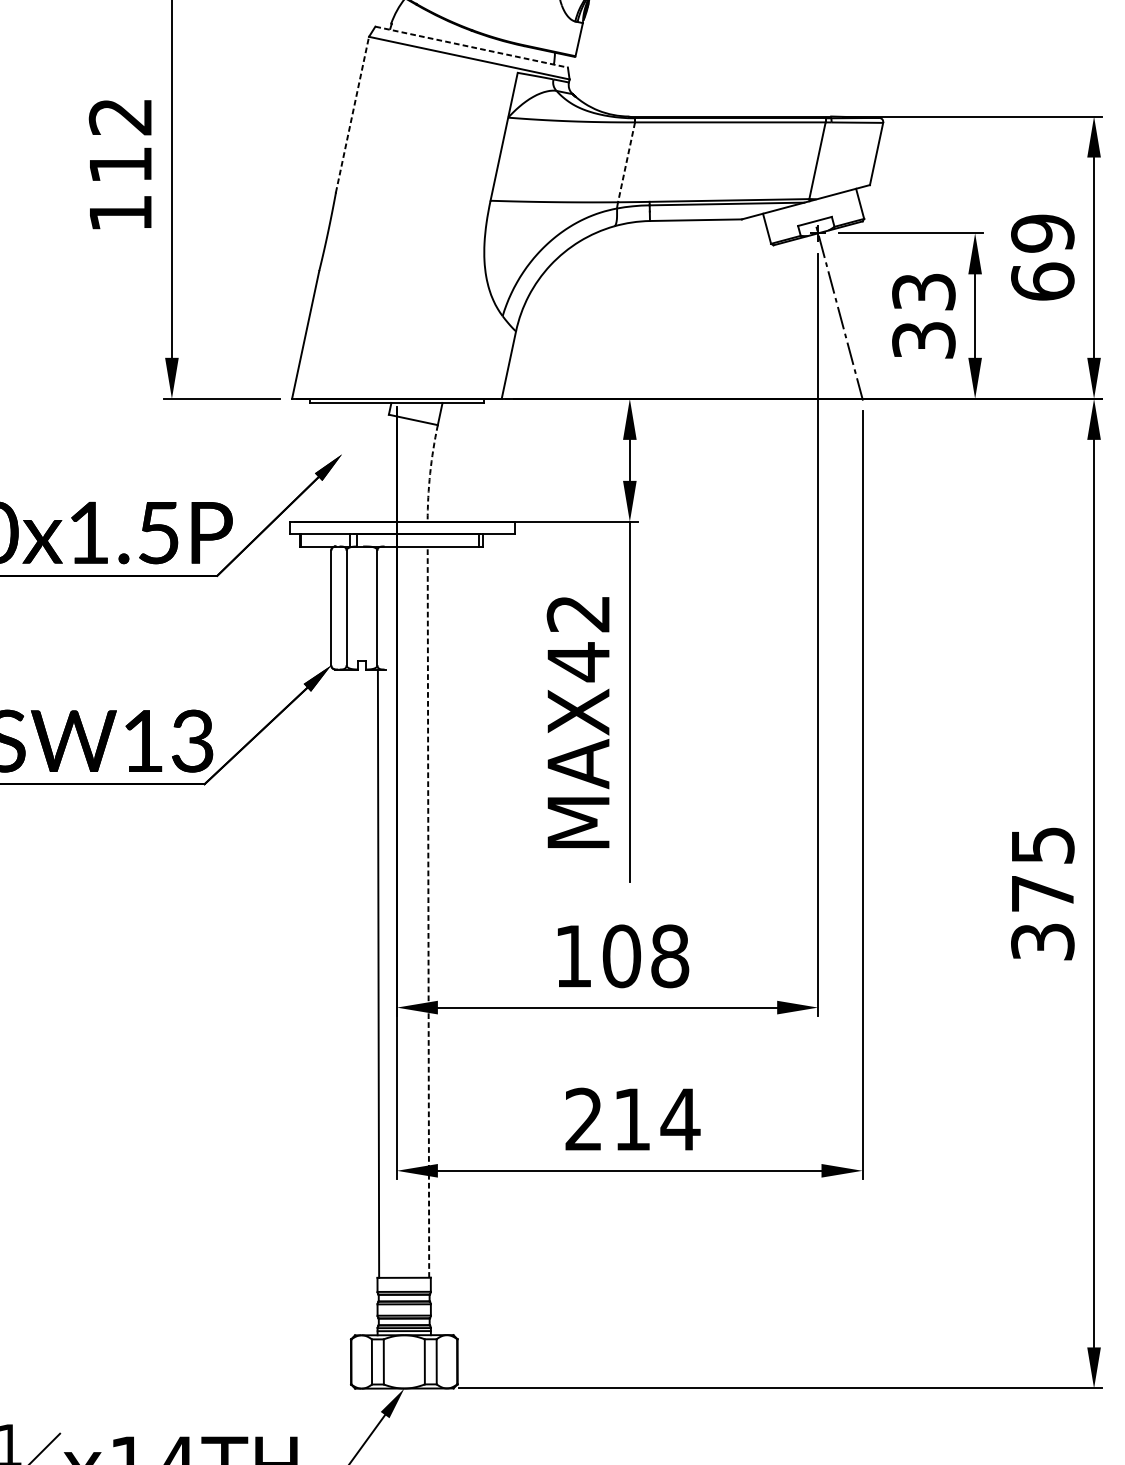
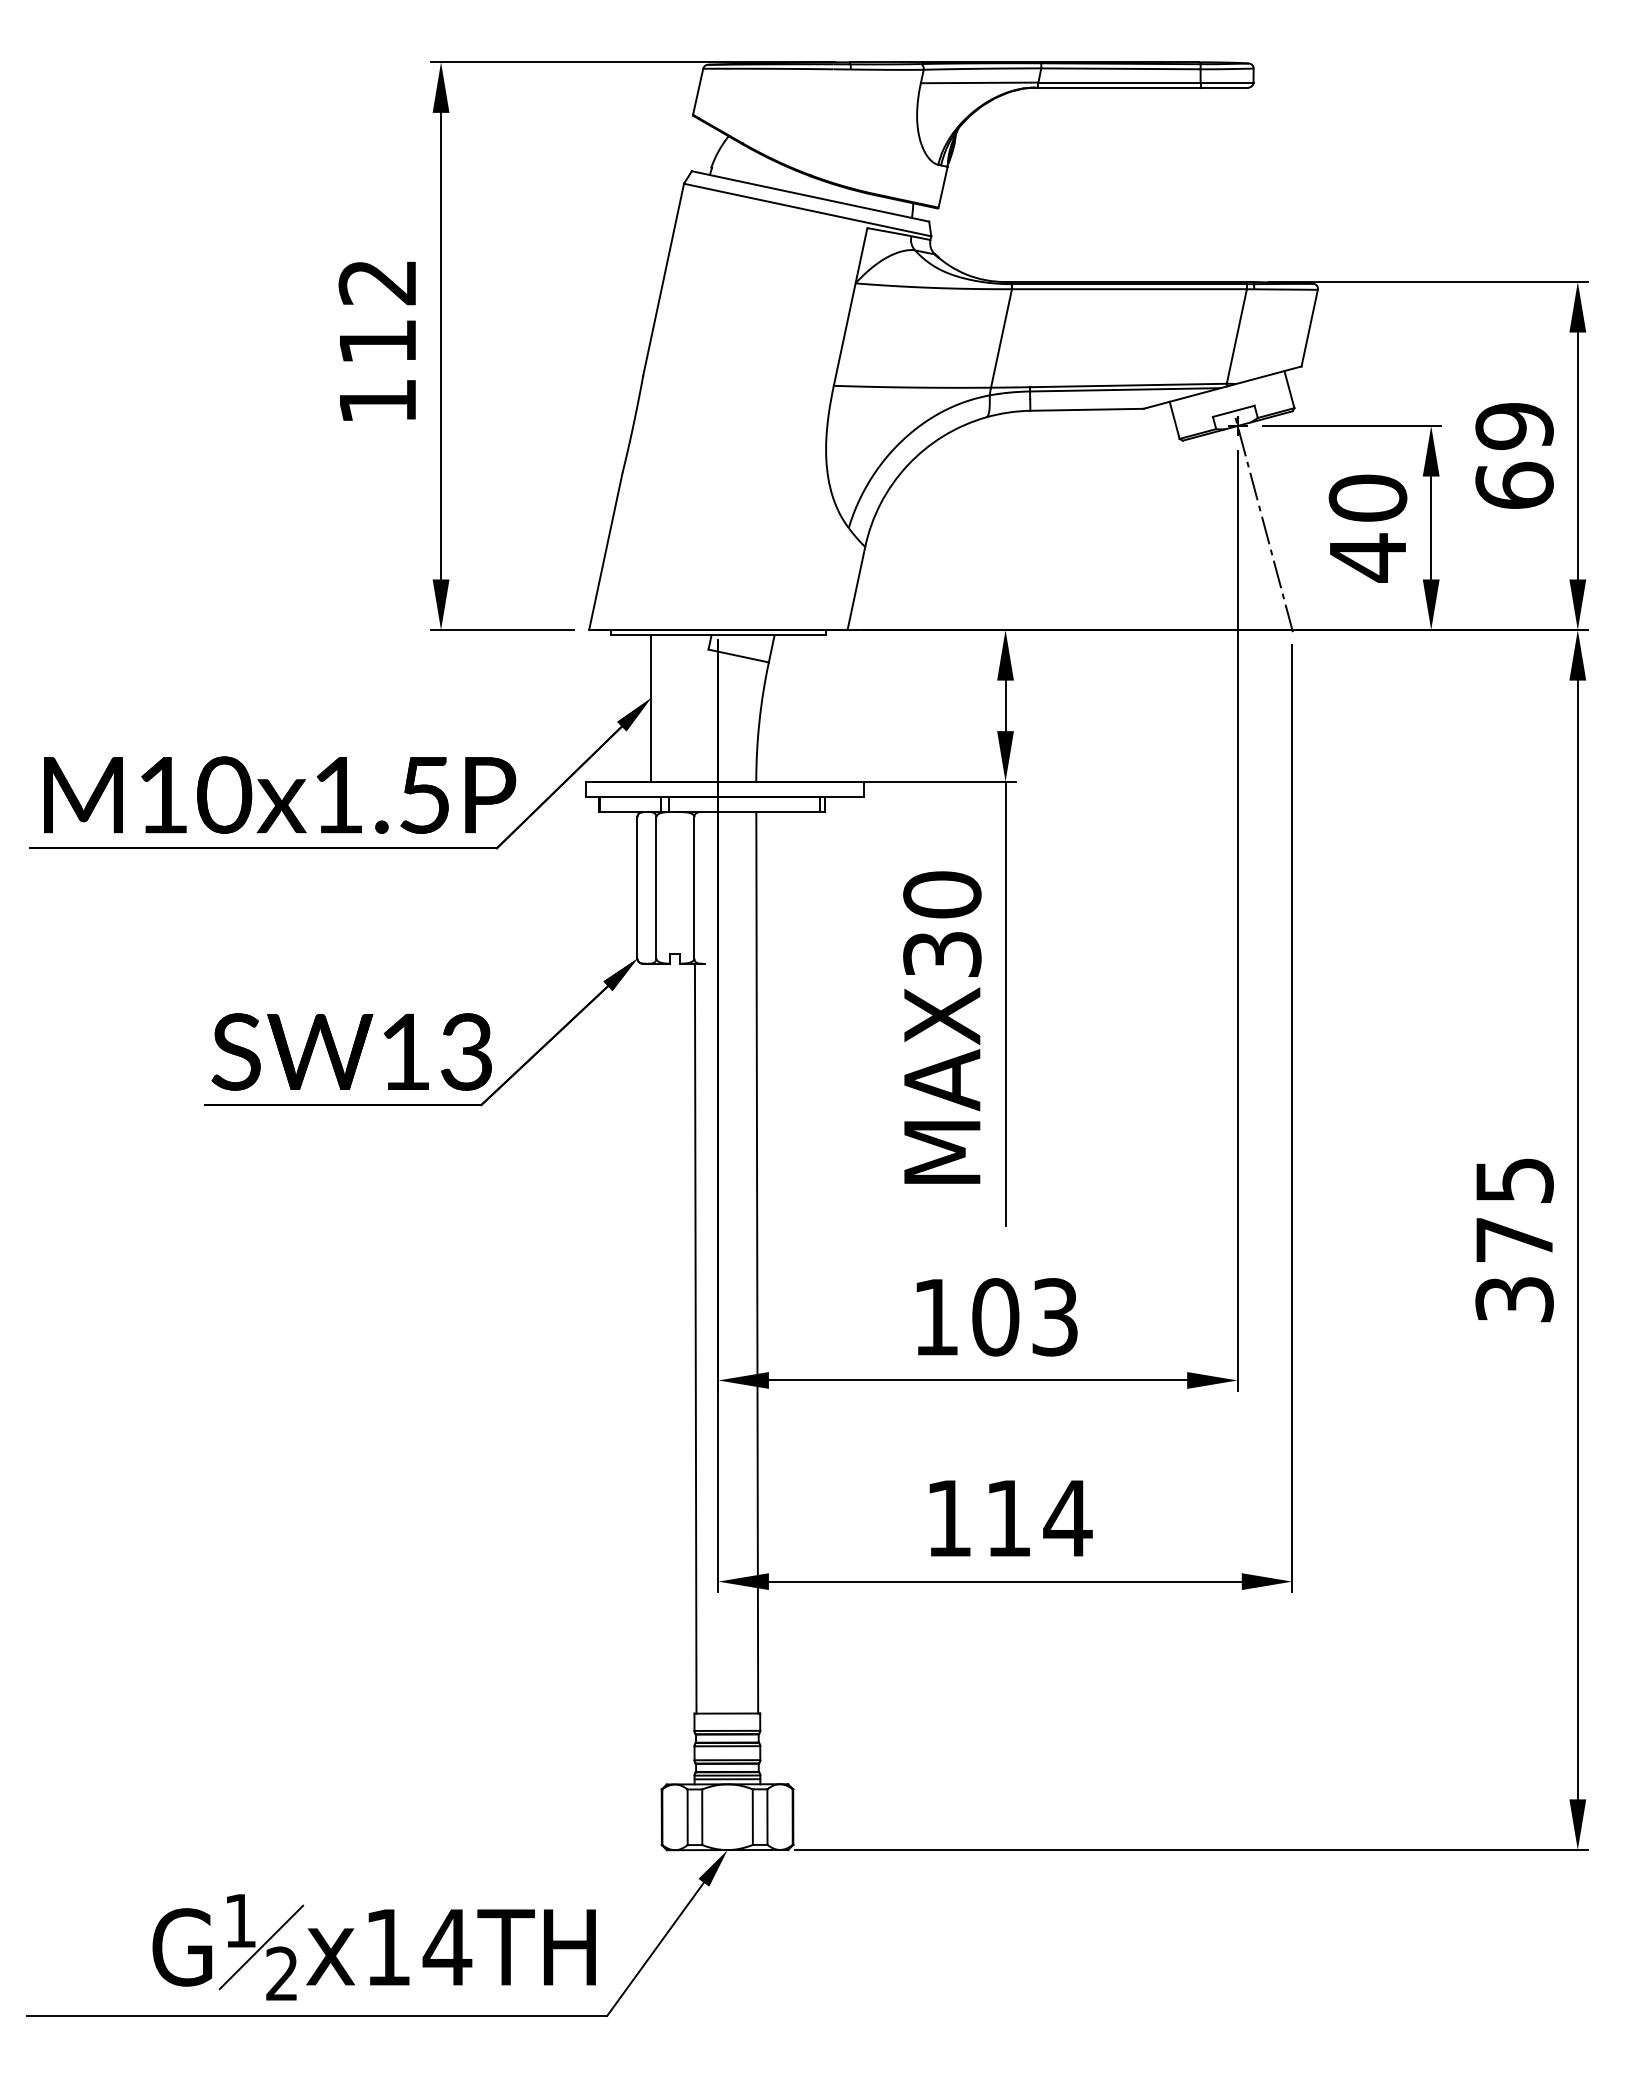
line: (472, 47) -> (811, 196), dashed -> solid
line: (352, 114) -> (663, 279), dashed -> solid
line: (626, 162) -> (1001, 338), dashed -> solid
text: (923, 316) -> (1367, 528), 33 -> 40
line: (341, 462) -> (650, 708), added
arc: (430, 473) -> (759, 721), dashed -> solid
text: (578, 638) -> (942, 925), MAX42 -> MAX30
line: (428, 911) -> (757, 1262), dashed -> solid
text: (670, 956) -> (1055, 1317), 108 -> 103
text: (583, 1118) -> (948, 1517), 214 -> 114

